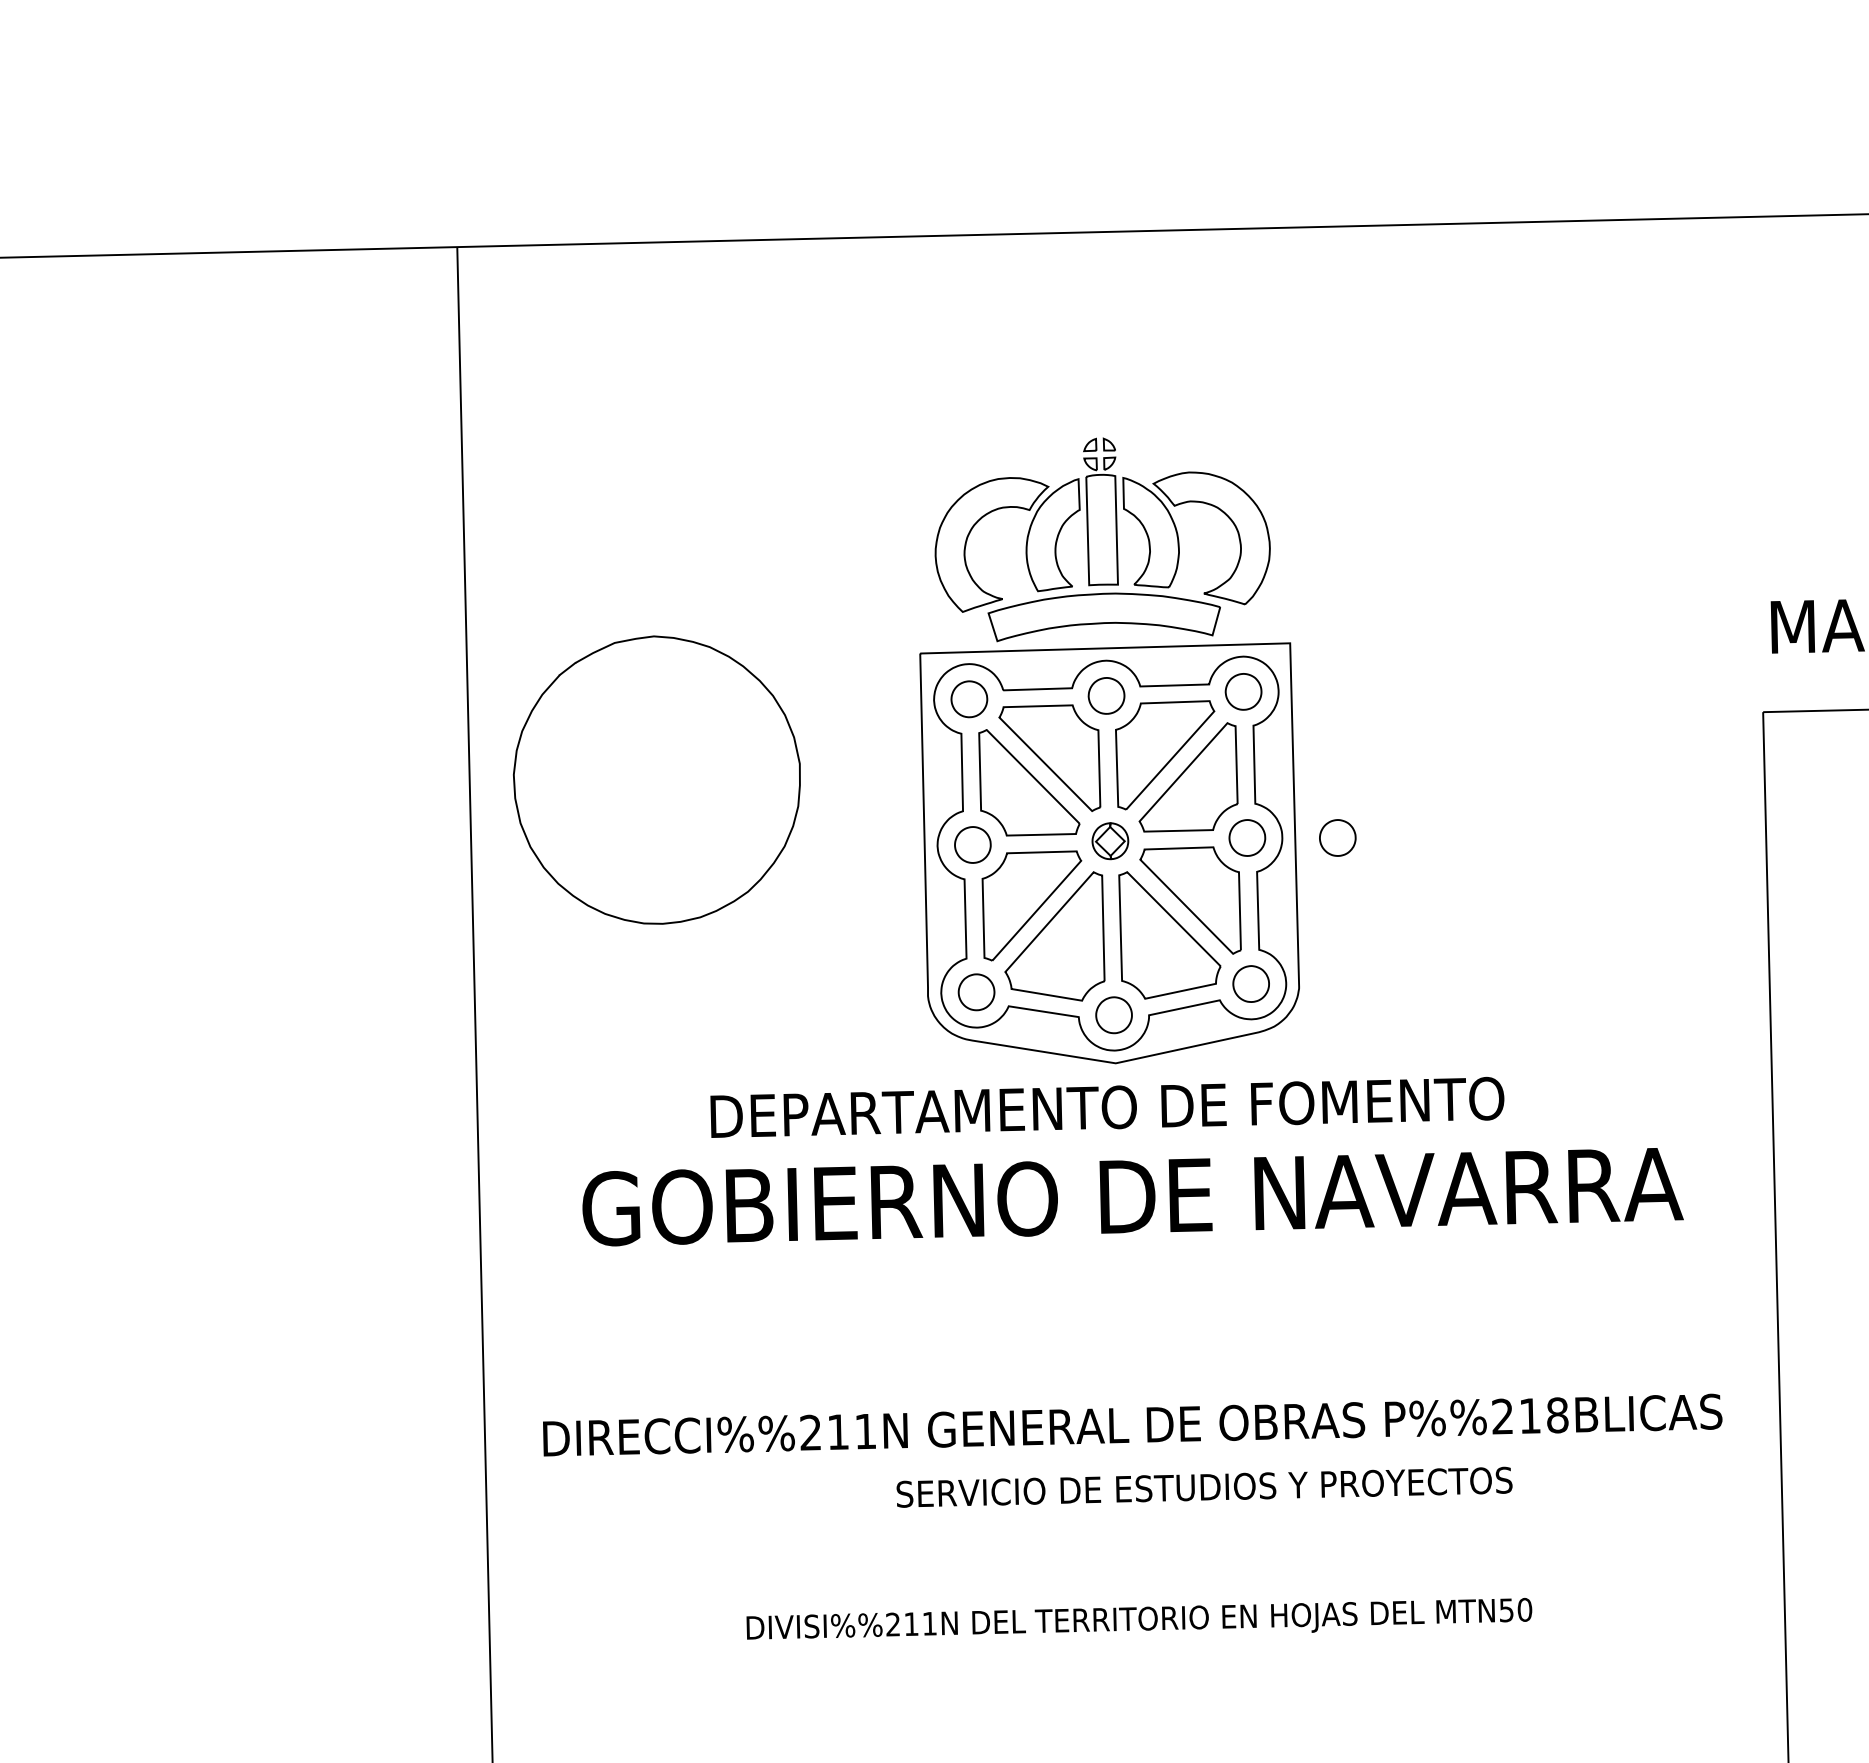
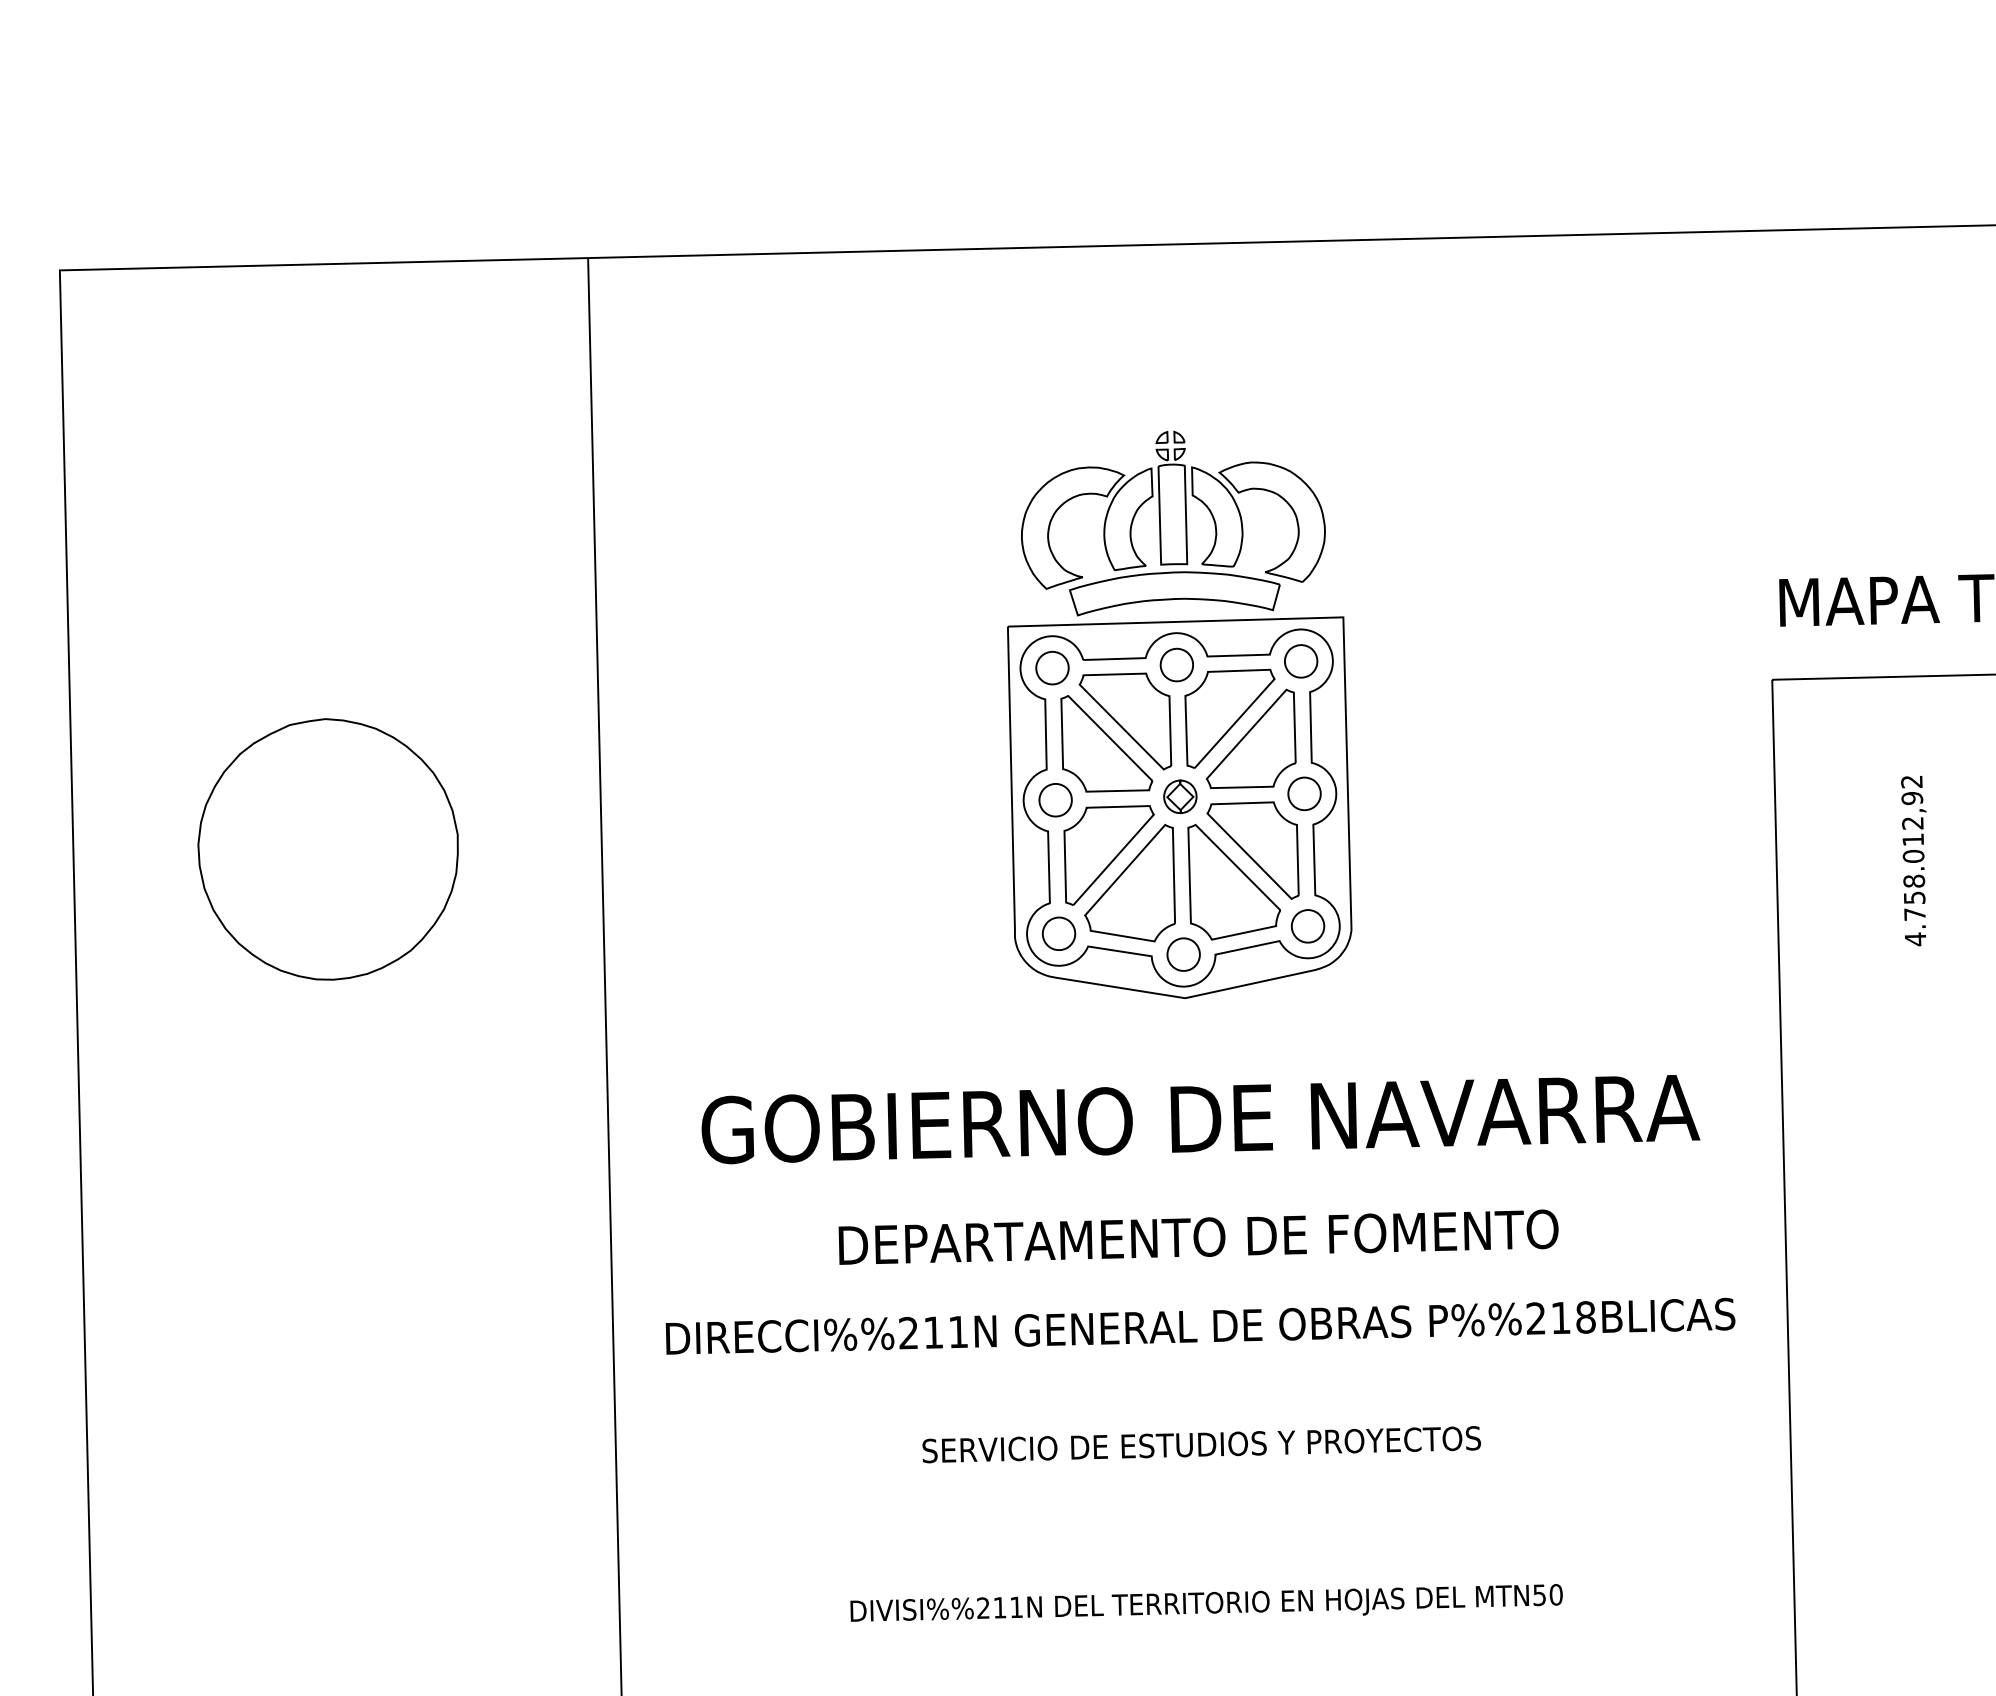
part: (656, 780) -> (327, 849), moved
part: (1337, 837) -> (1386, 793), removed
text: (1107, 1106) -> (1198, 1236), moved
text: (1204, 1487) -> (1201, 1444), moved
text: (1139, 1618) -> (1206, 1602), moved

